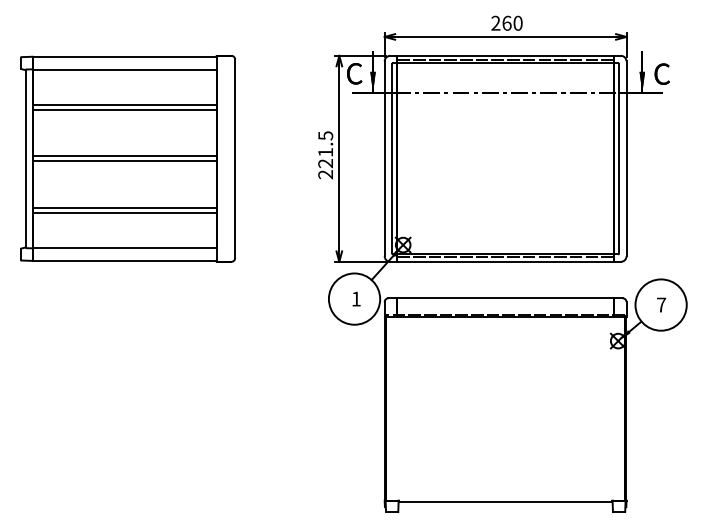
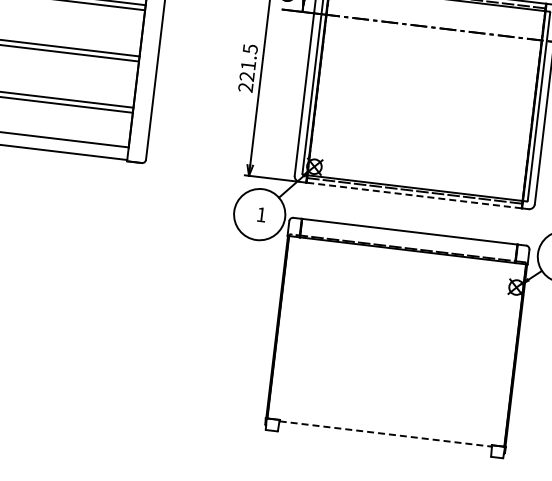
line: (505, 261) -> (414, 195), solid -> dashed
line: (505, 502) -> (385, 434), solid -> dashed

